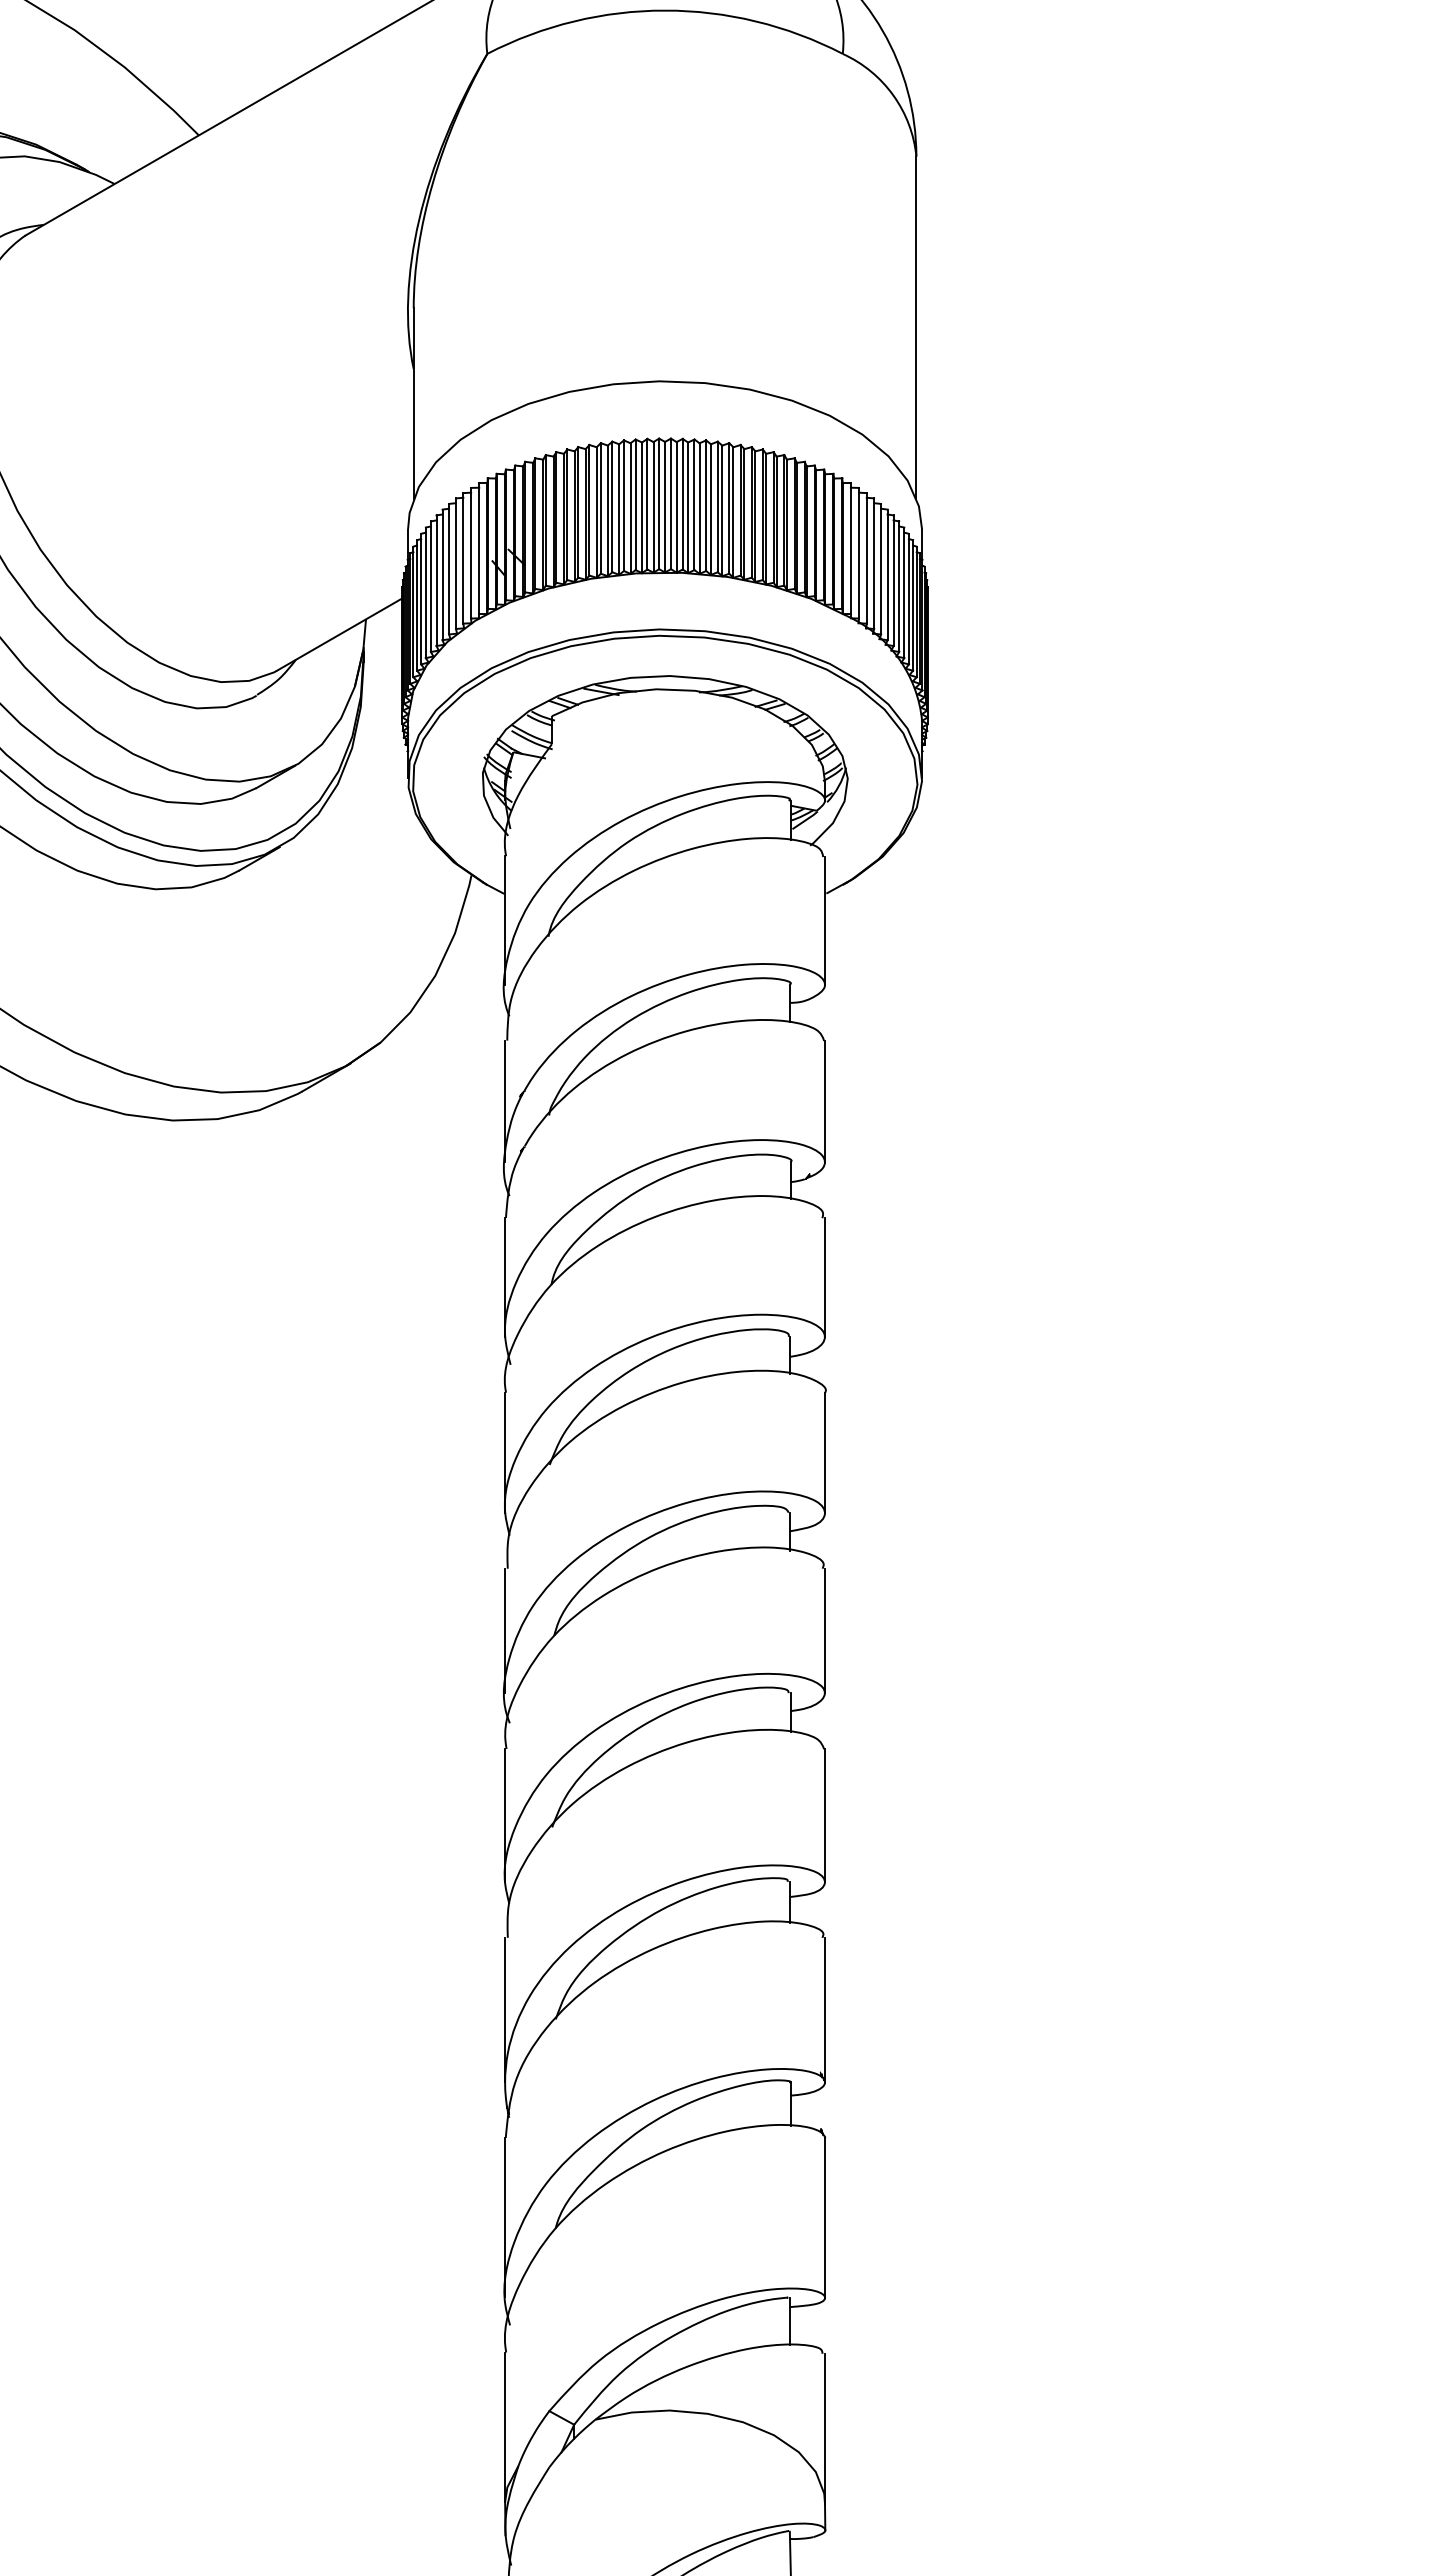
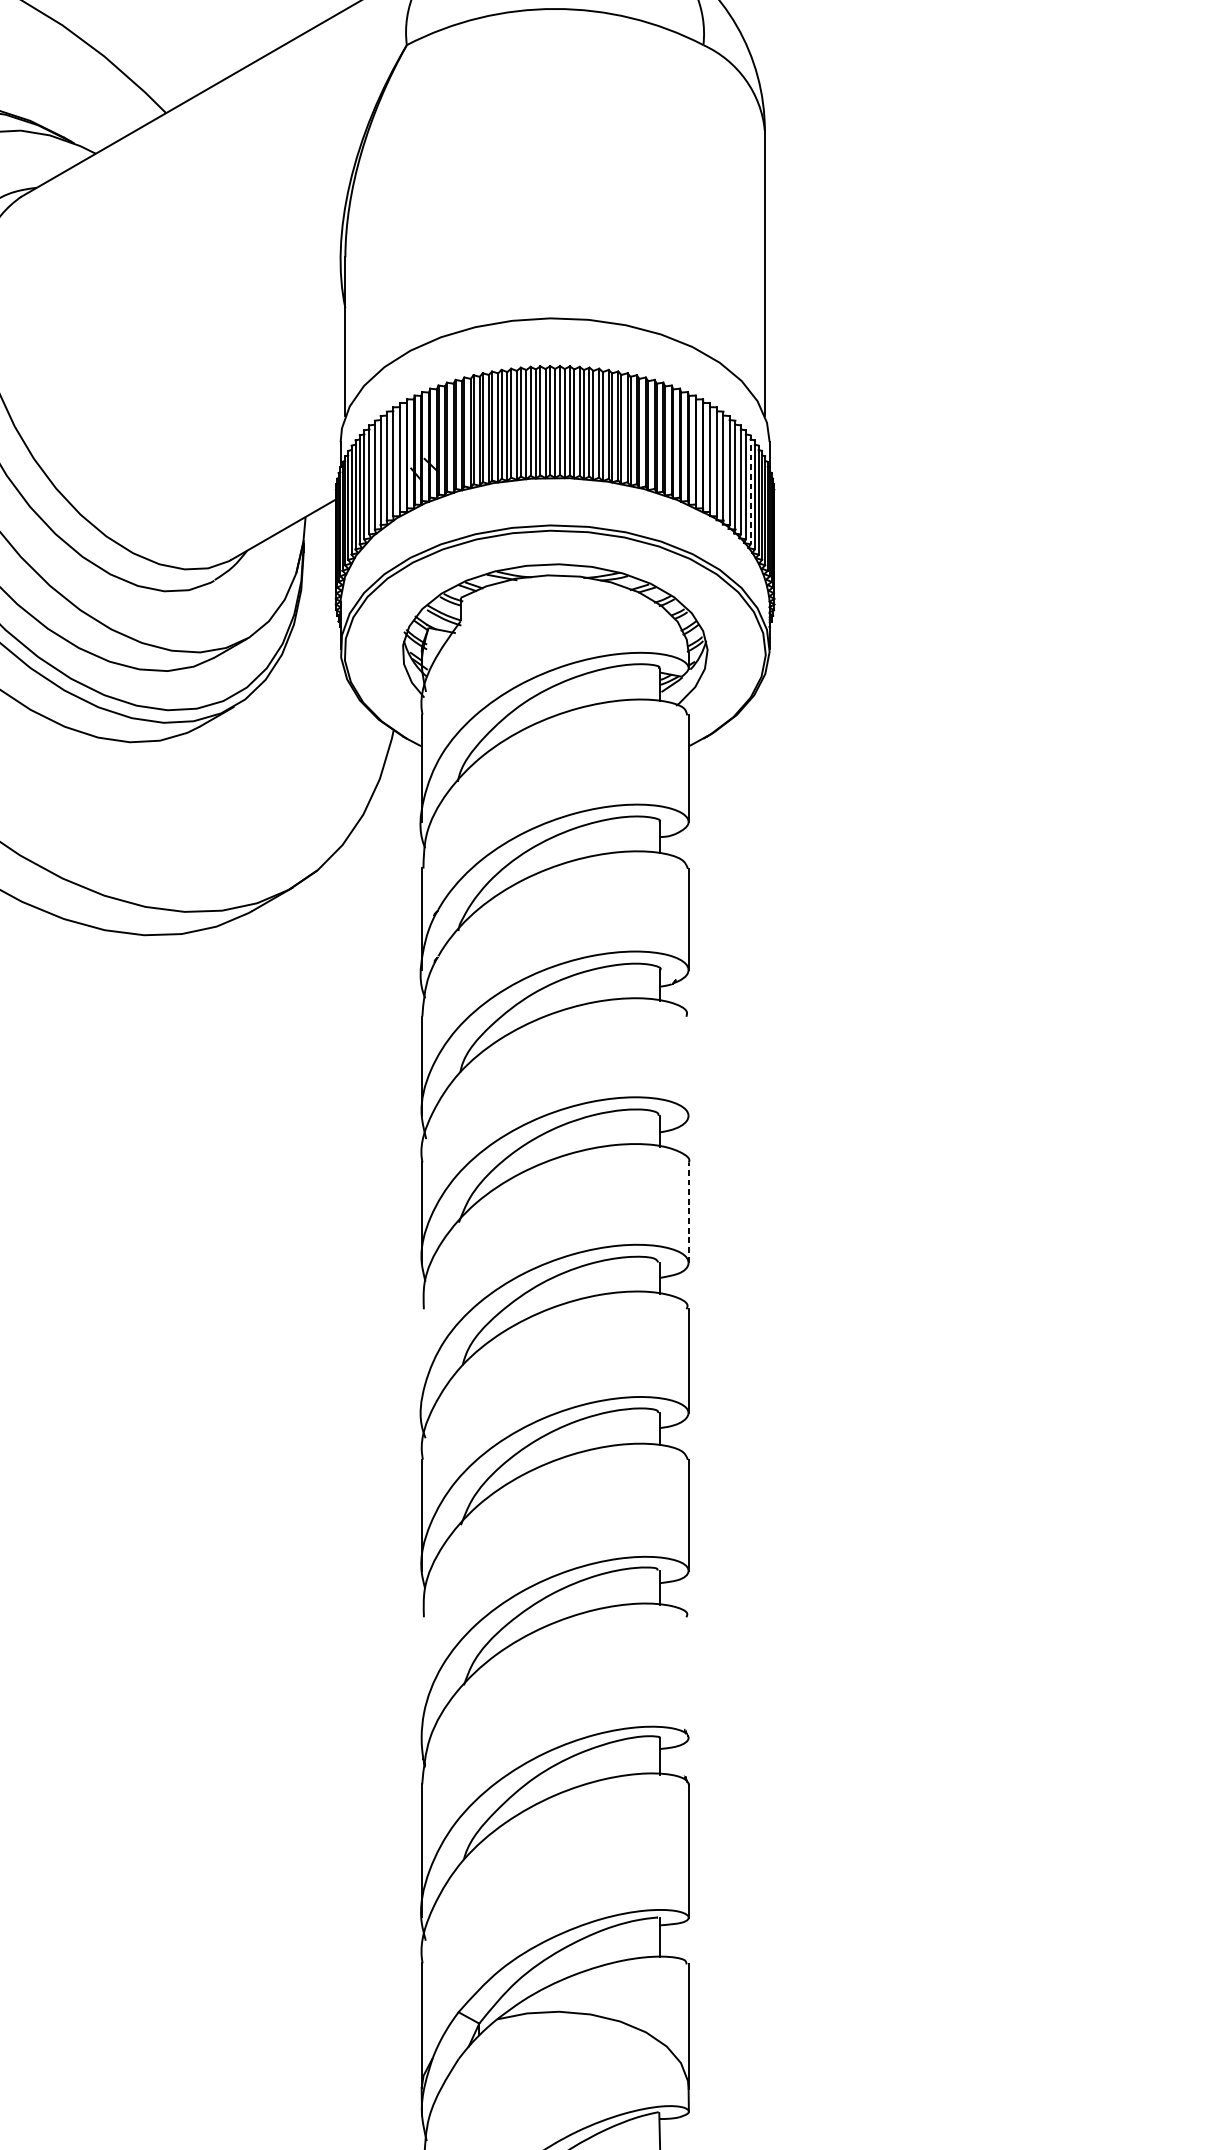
line: (899, 587) -> (750, 490), solid -> dashed
line: (825, 1277) -> (689, 1066), removed
line: (825, 1452) -> (689, 1212), solid -> dashed
line: (505, 1630) -> (421, 1360), removed
line: (505, 2009) -> (421, 1677), removed
line: (825, 2009) -> (689, 1677), removed

